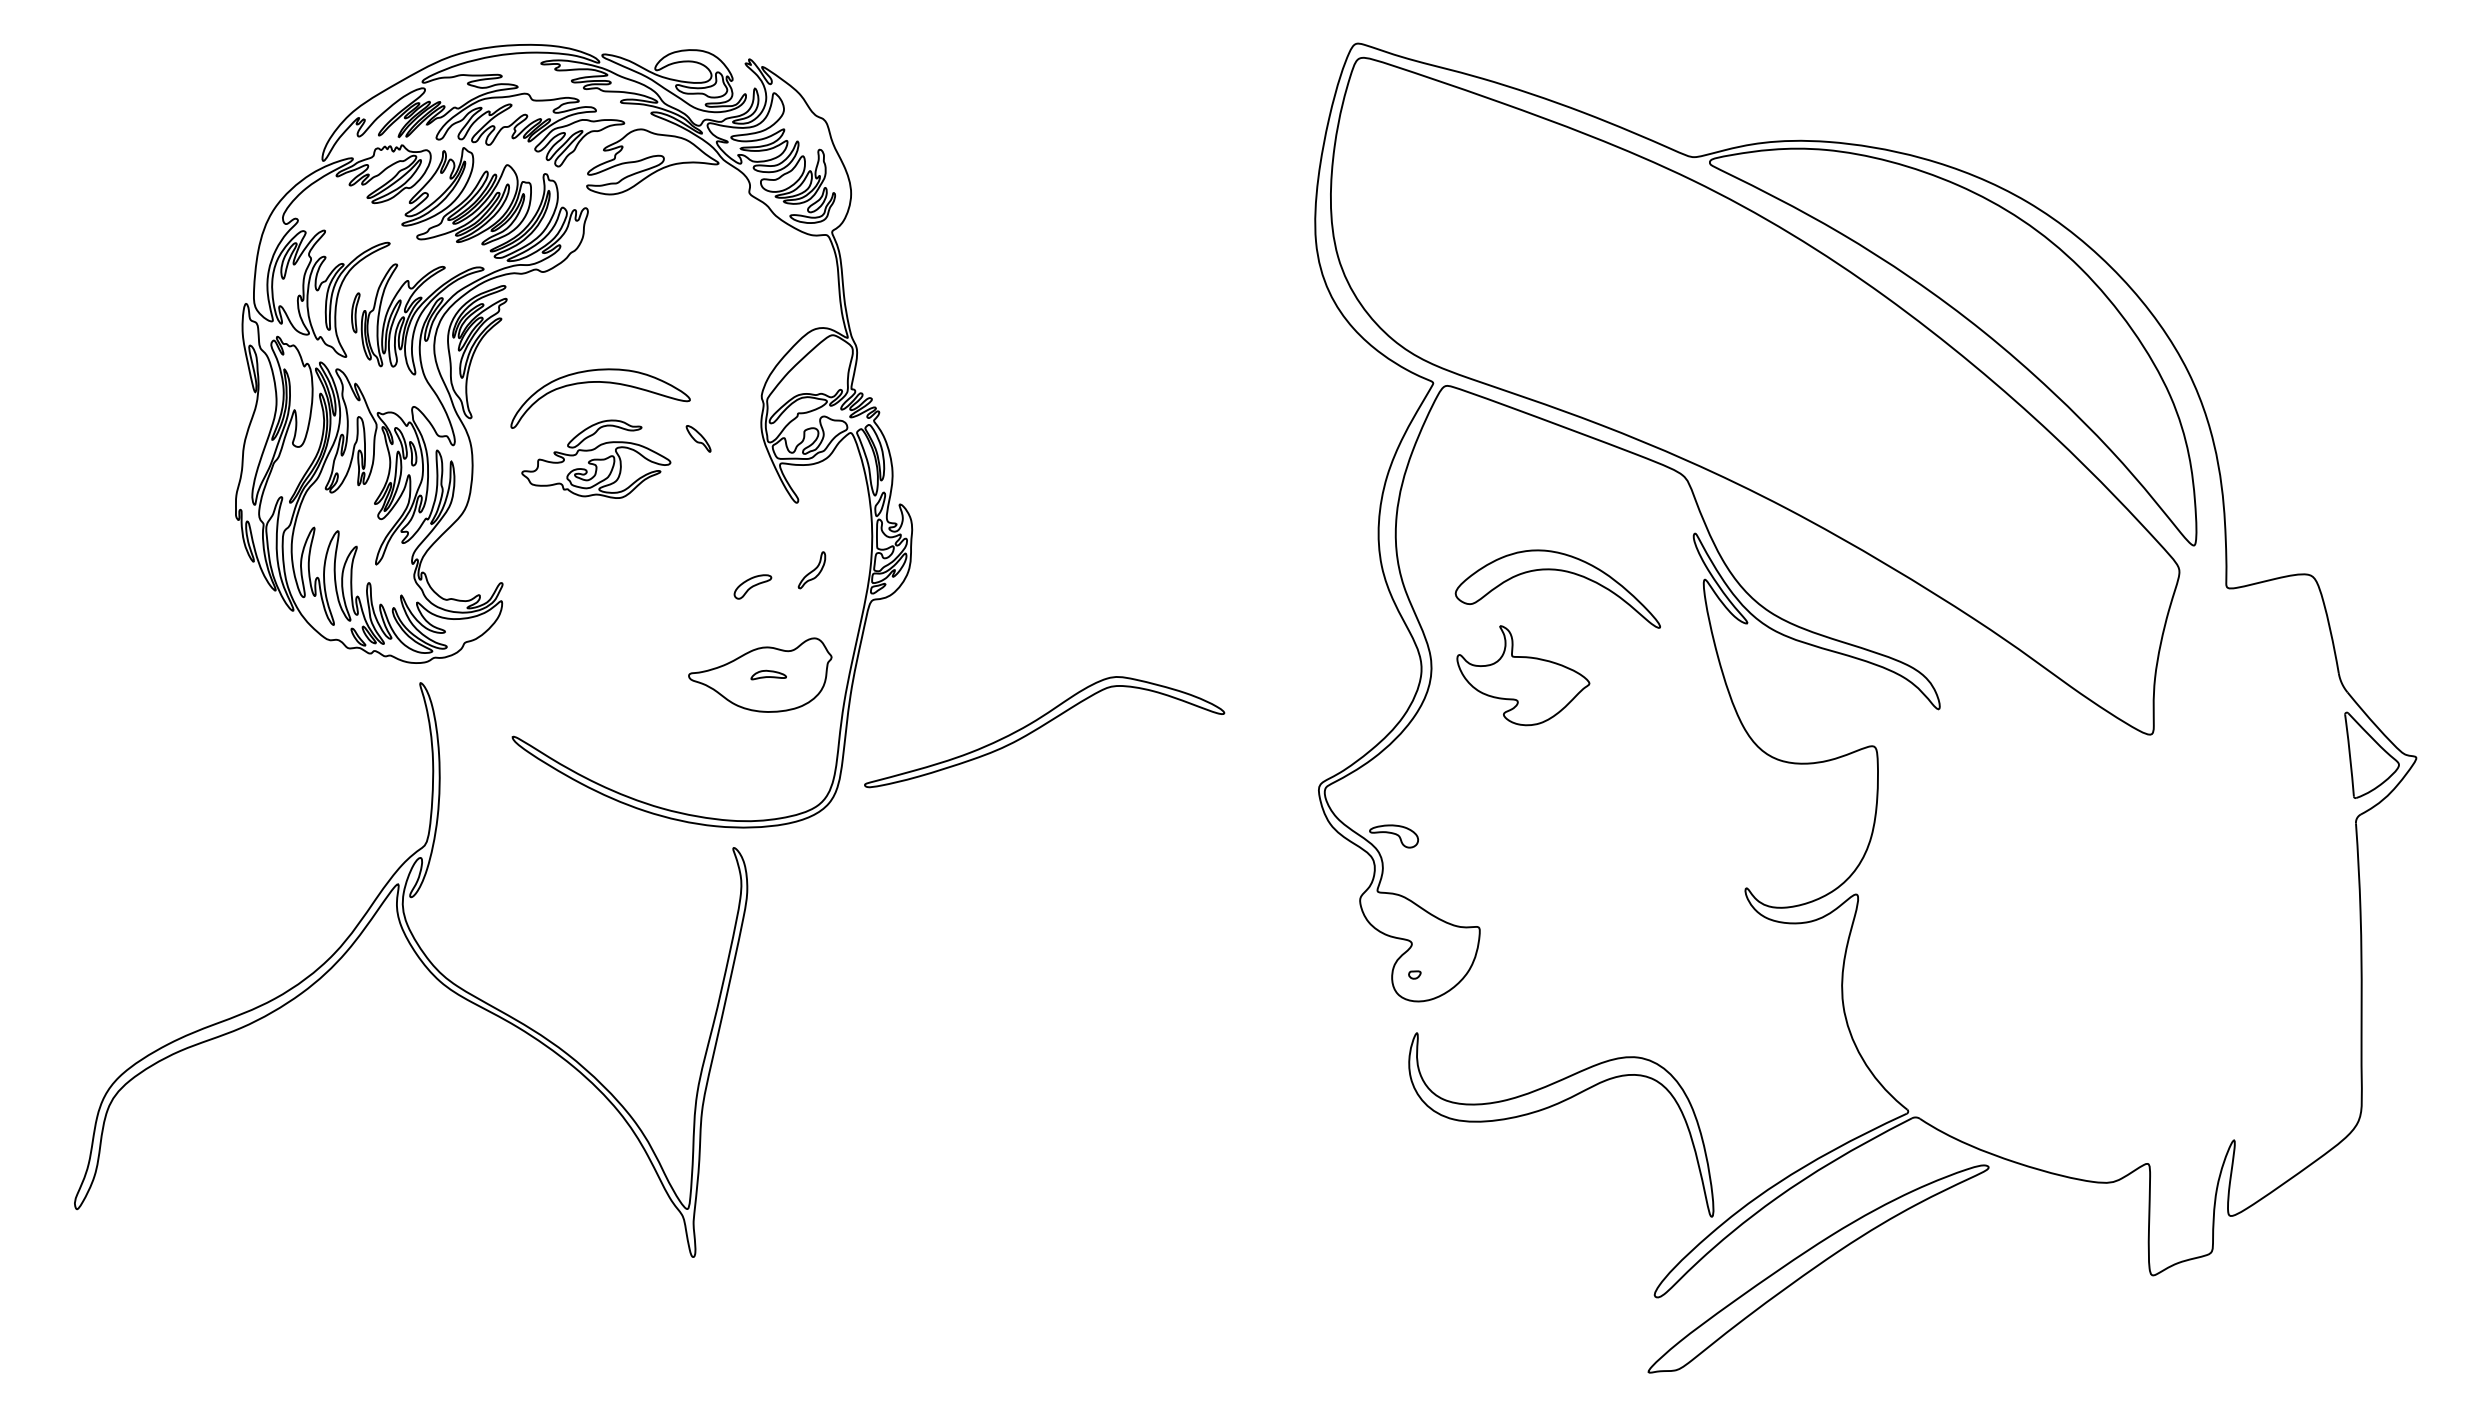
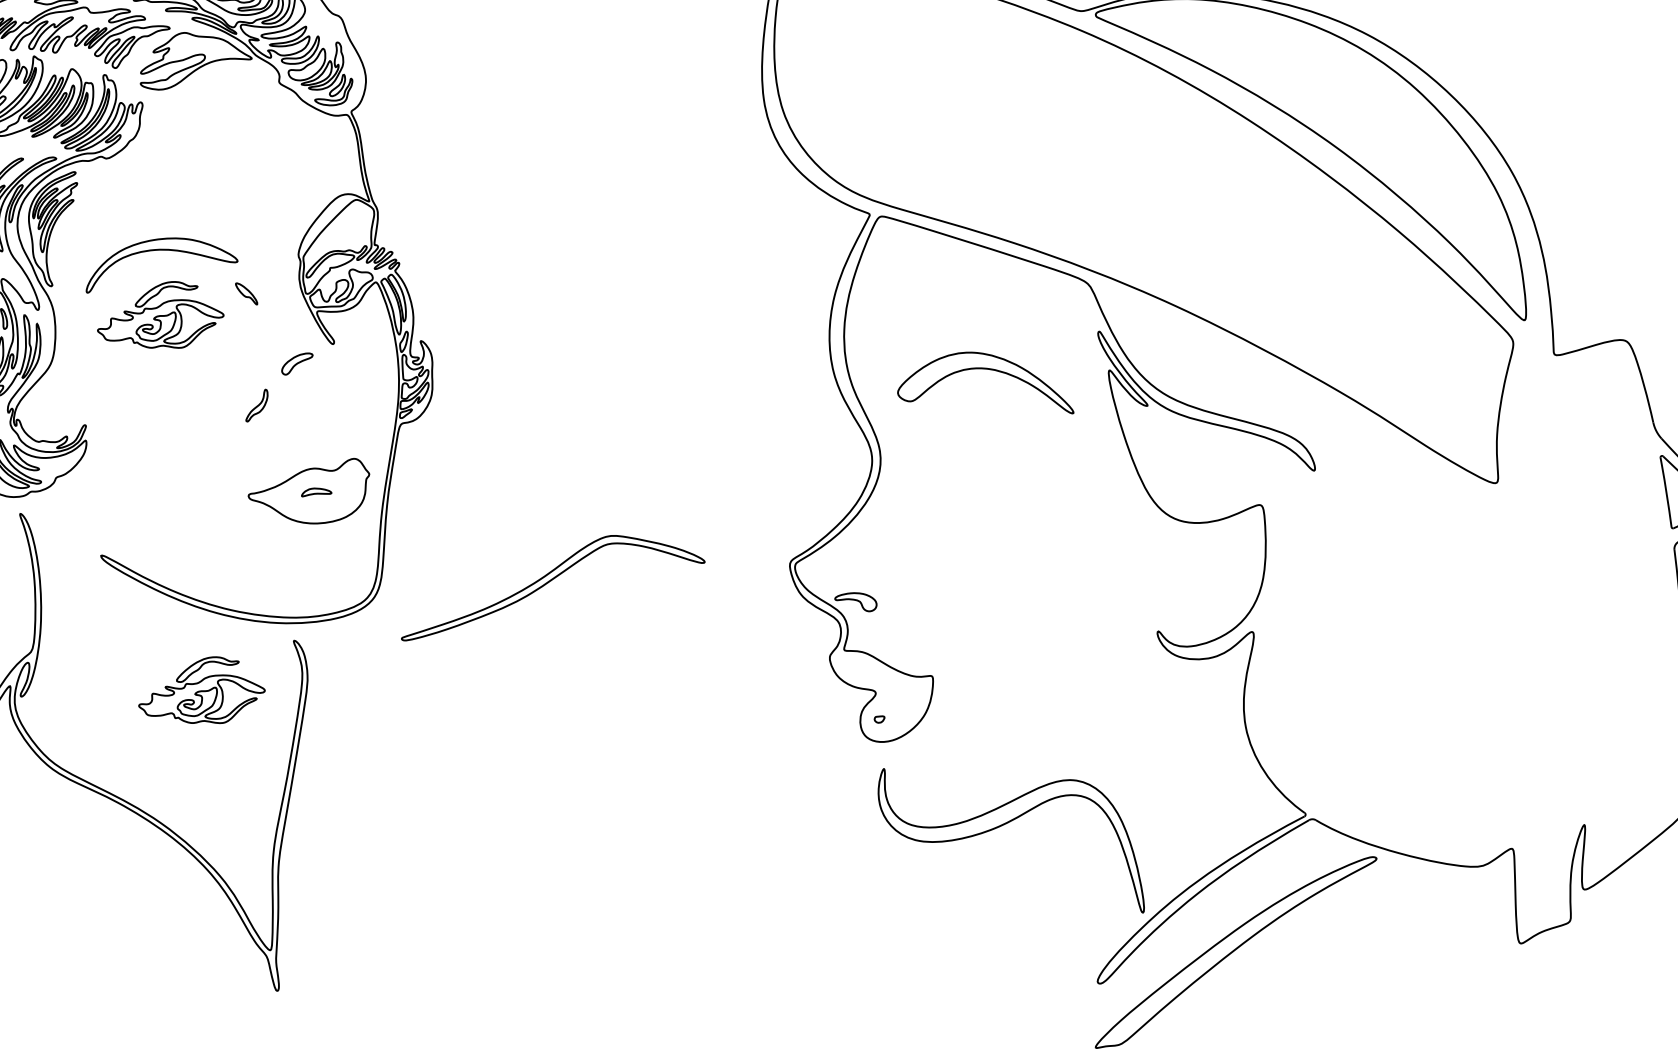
part: (811, 570) -> (256, 405), moved
part: (752, 586) -> (297, 363), moved
part: (1523, 675) -> (959, 459), removed
part: (1044, 732) -> (552, 586), moved
part: (622, 900) -> (201, 690), added

